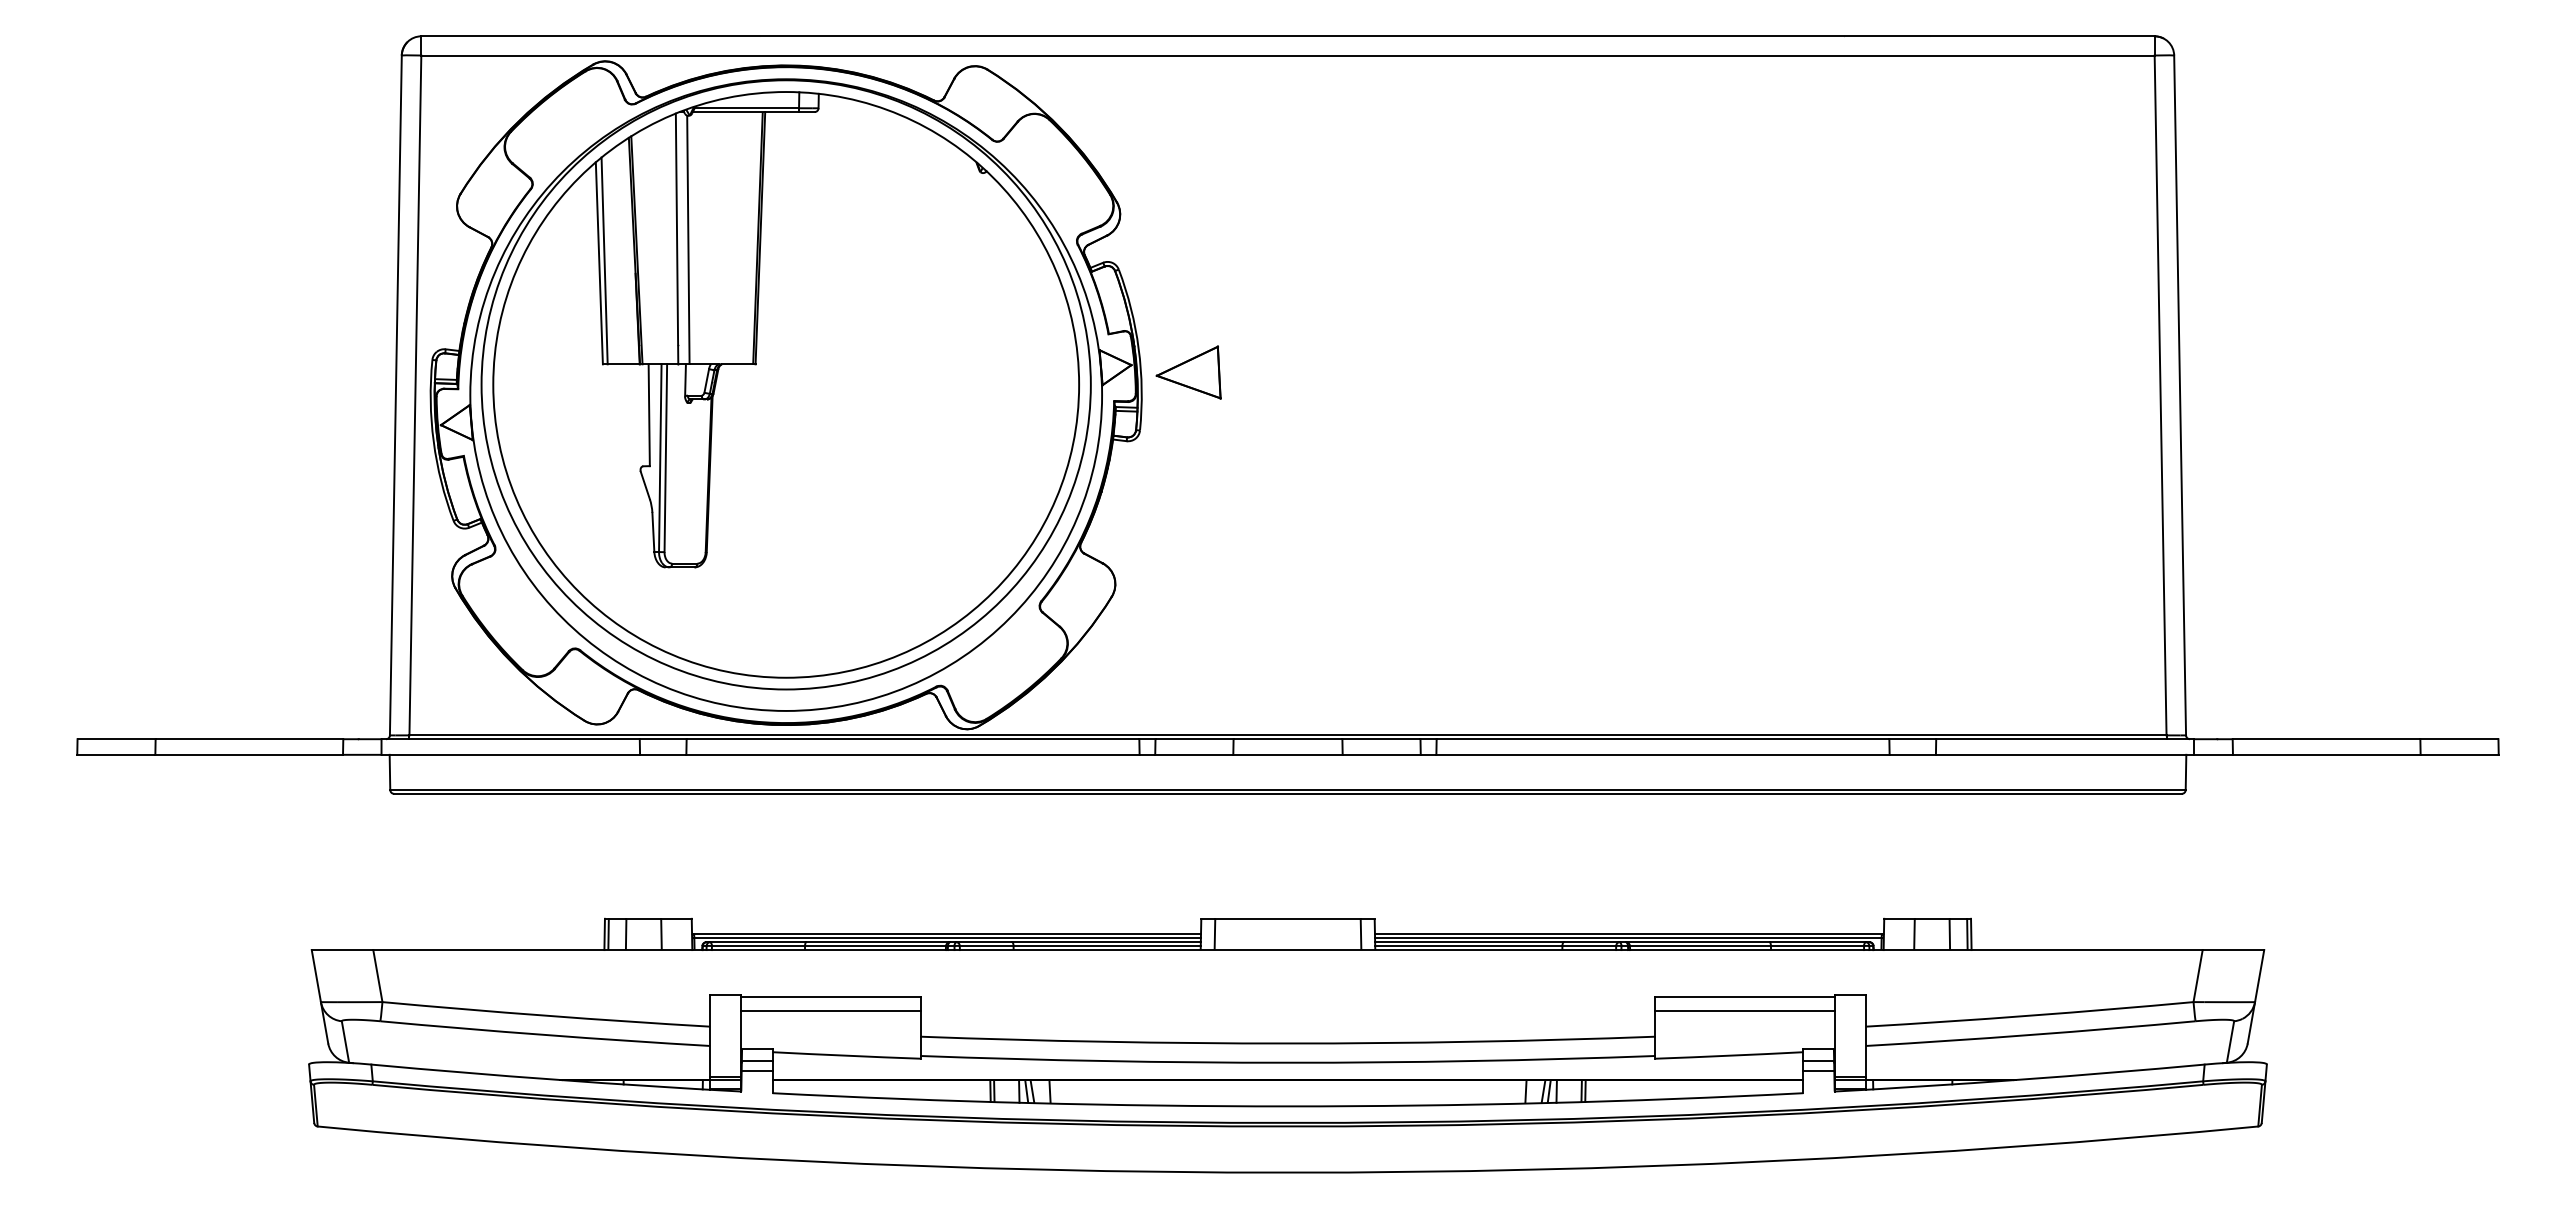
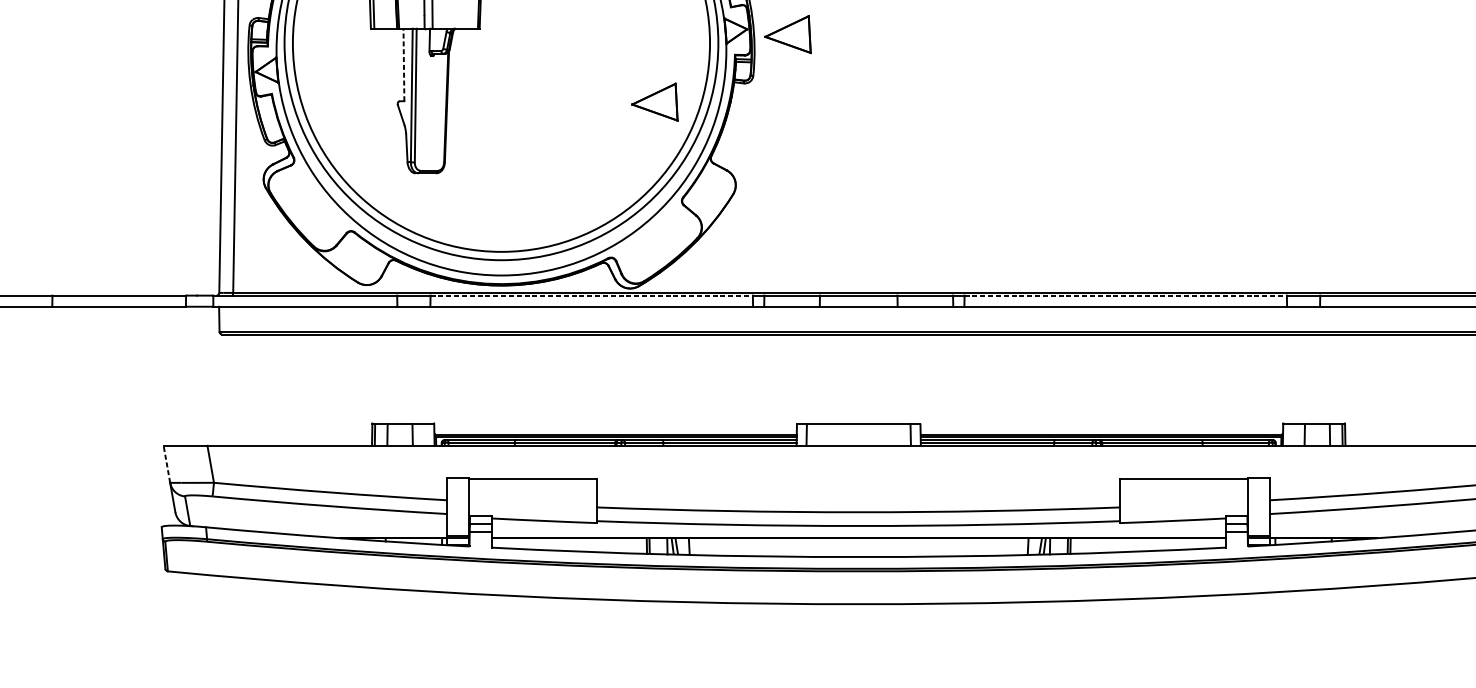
line: (649, 415) -> (404, 65), solid -> dashed
part: (1001, 467) -> (654, 102), added
line: (913, 739) -> (592, 295), solid -> dashed
line: (1663, 739) -> (1126, 295), solid -> dashed
line: (316, 975) -> (167, 463), solid -> dashed
line: (830, 1010) -> (532, 488), removed
line: (1744, 1010) -> (1183, 488), removed

